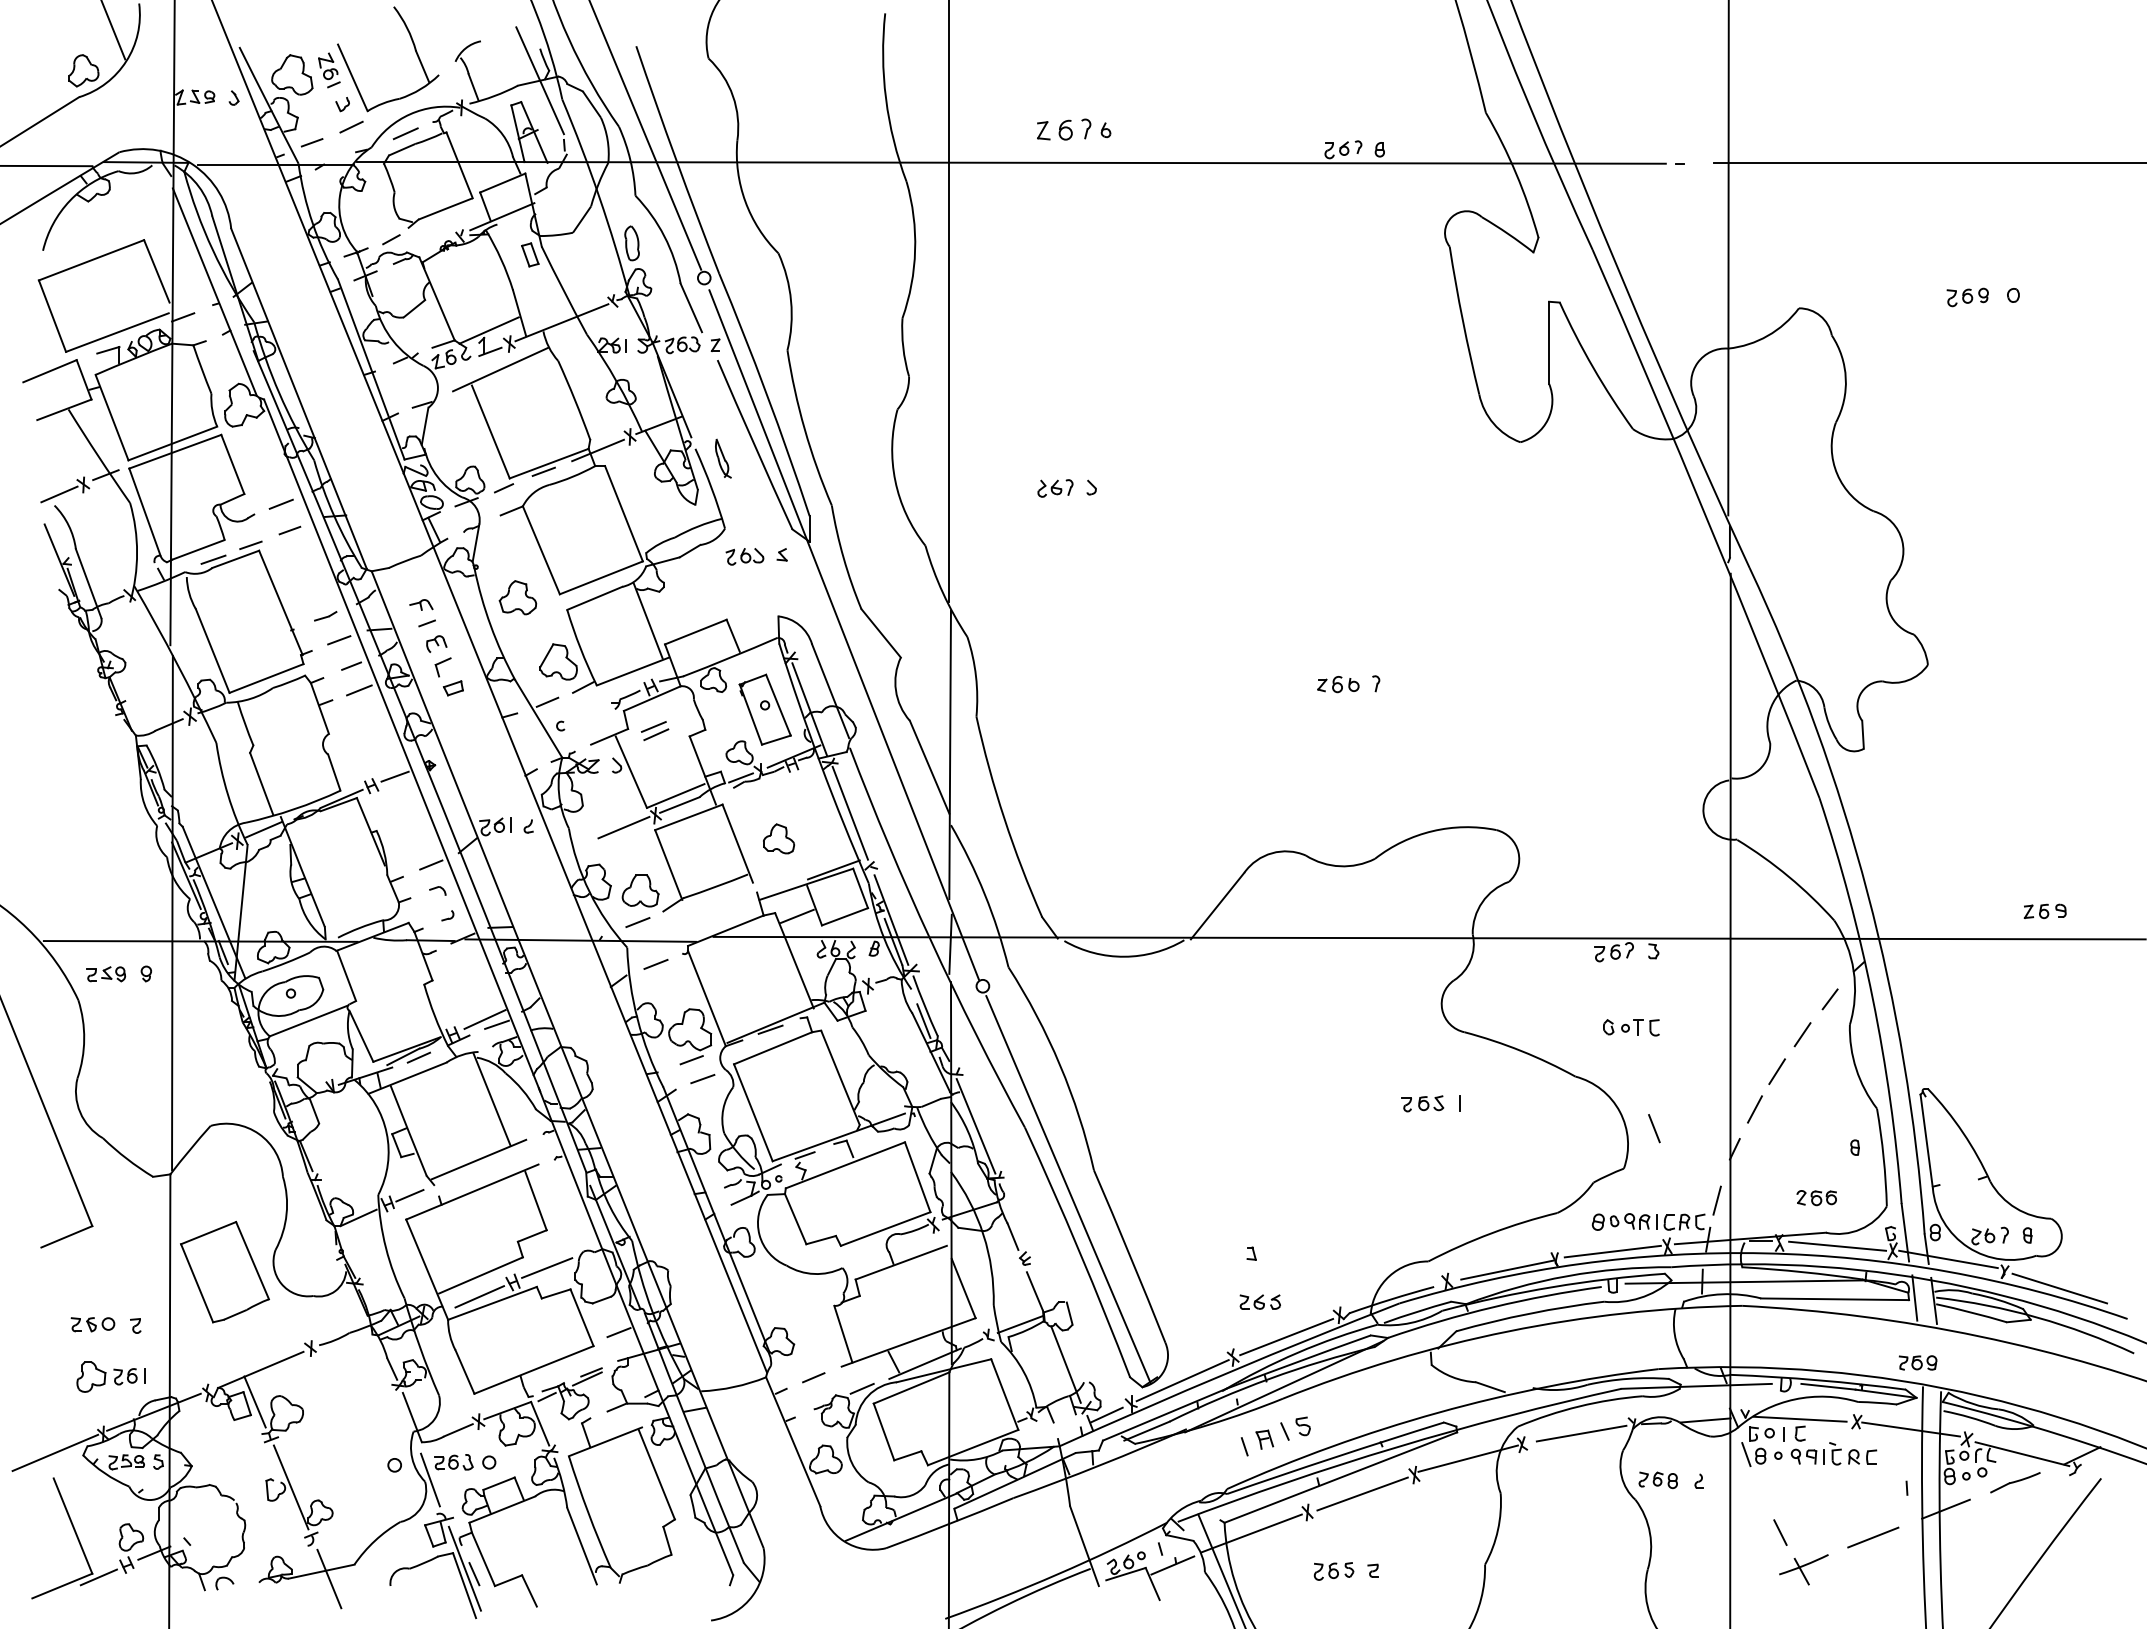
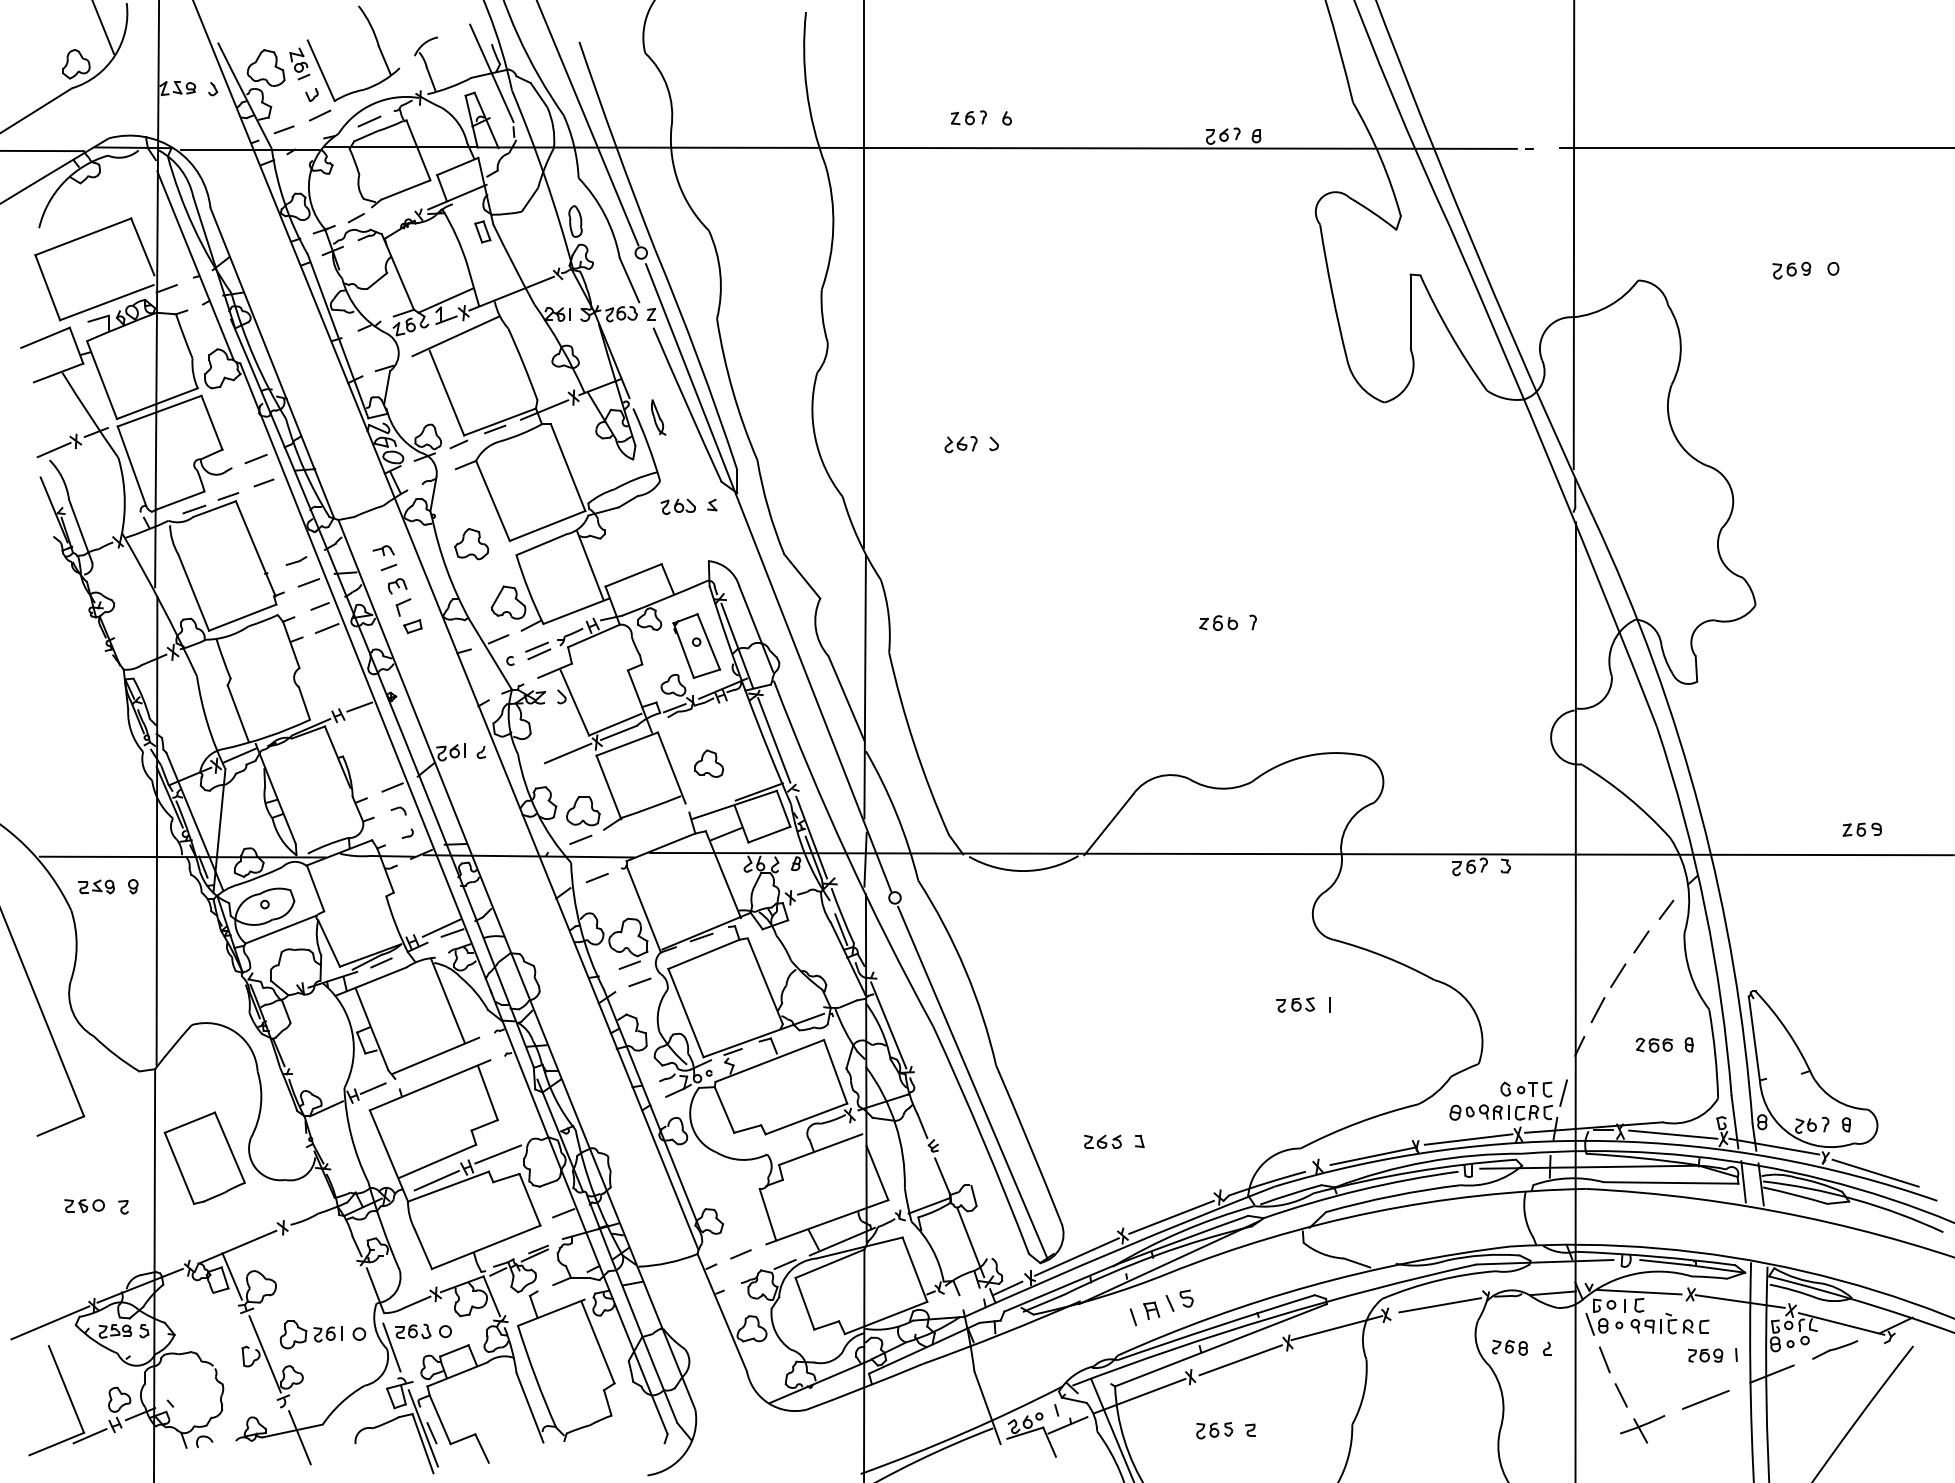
part: (1063, 129) -> (968, 117), size x0.71
part: (654, 731) -> (537, 651), moved
part: (1631, 1027) -> (1526, 1089), moved
line: (1654, 1128) -> (1604, 1359), moved
part: (1816, 1198) -> (1654, 1045), moved
part: (1259, 1301) -> (1102, 1141), moved
part: (1917, 1362) -> (1705, 1355), moved
part: (110, 1376) -> (310, 1334), moved

